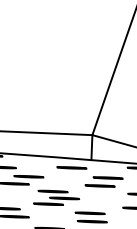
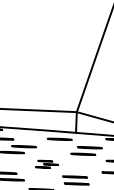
part: (55, 198) -> (46, 164), size x0.6

